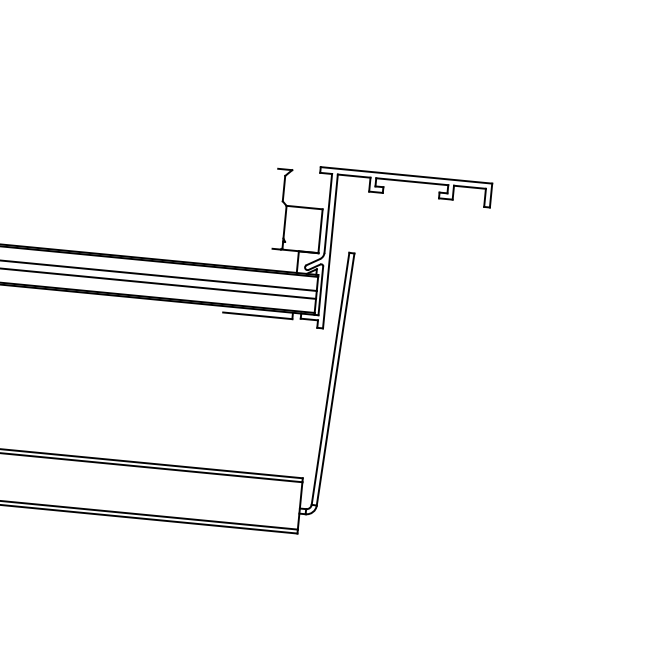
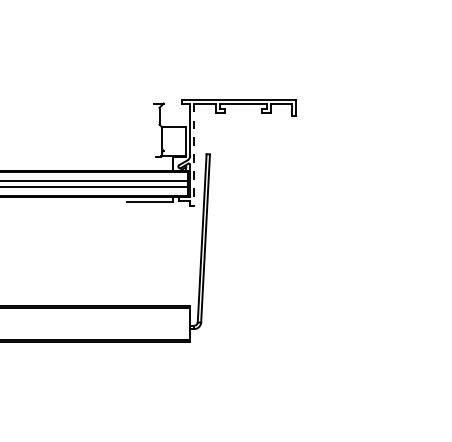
line: (330, 252) -> (194, 155), solid -> dashed

